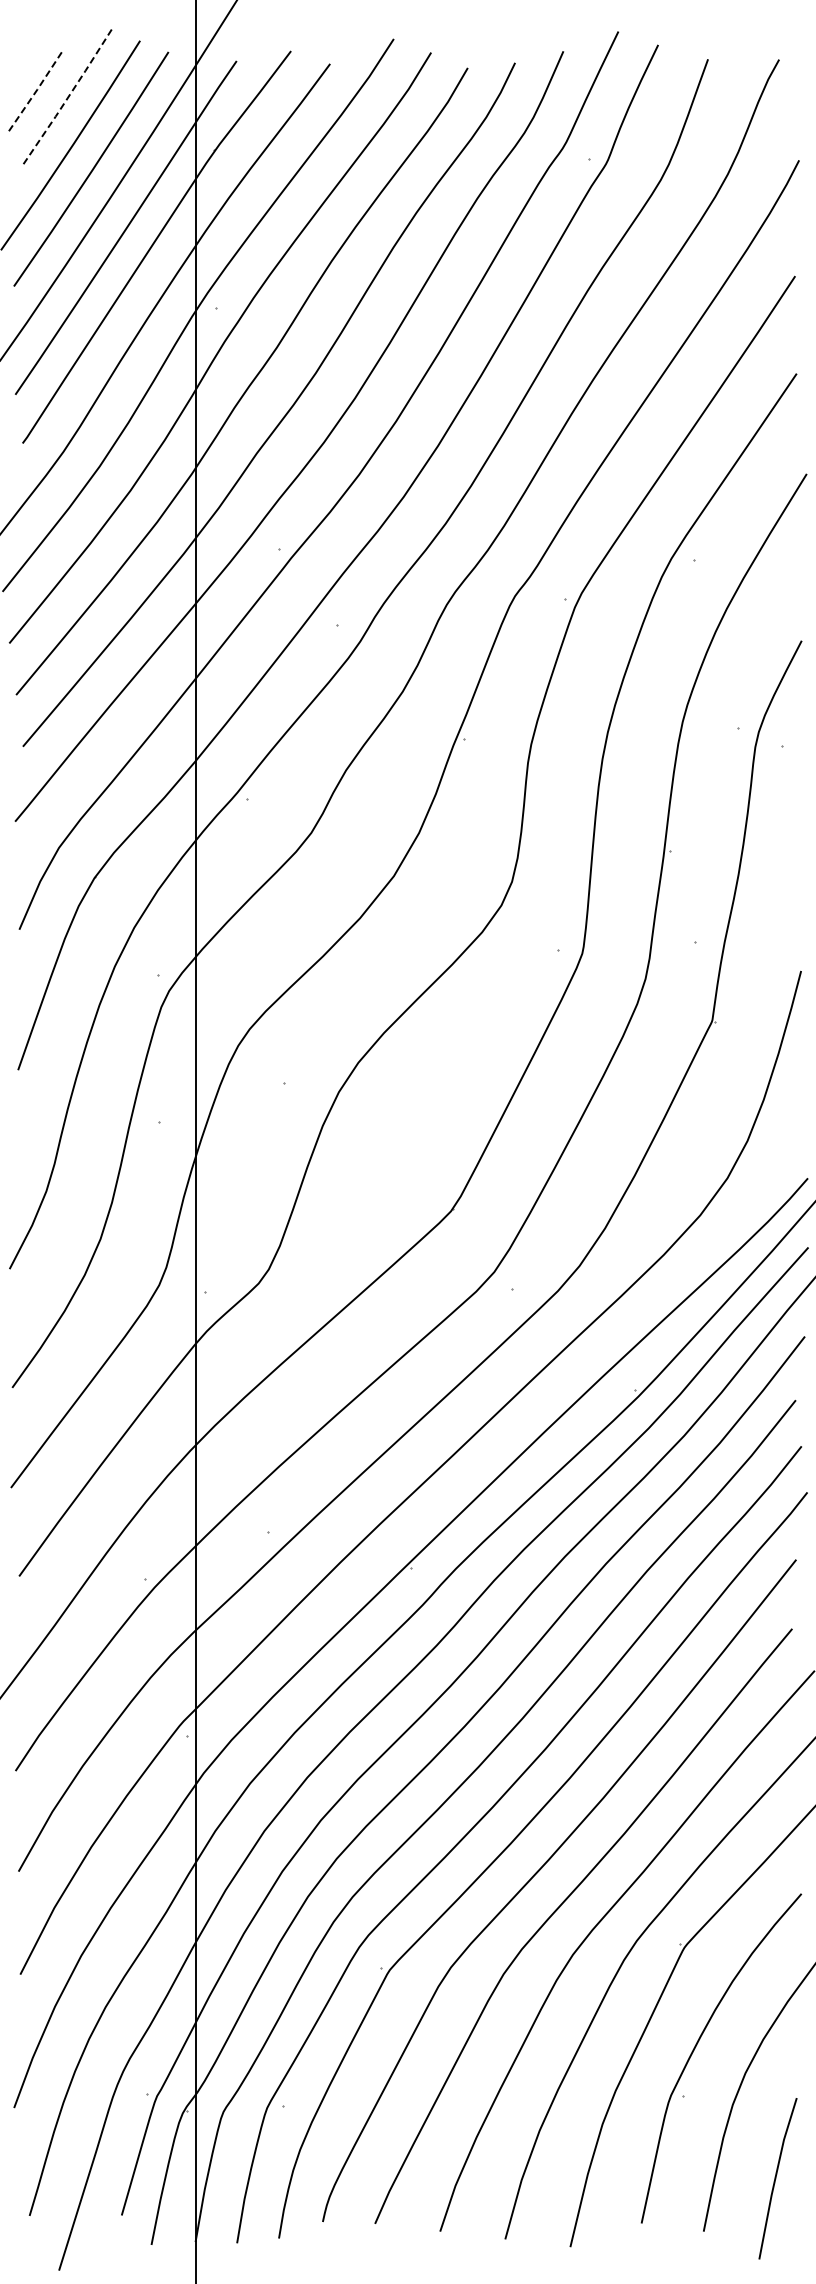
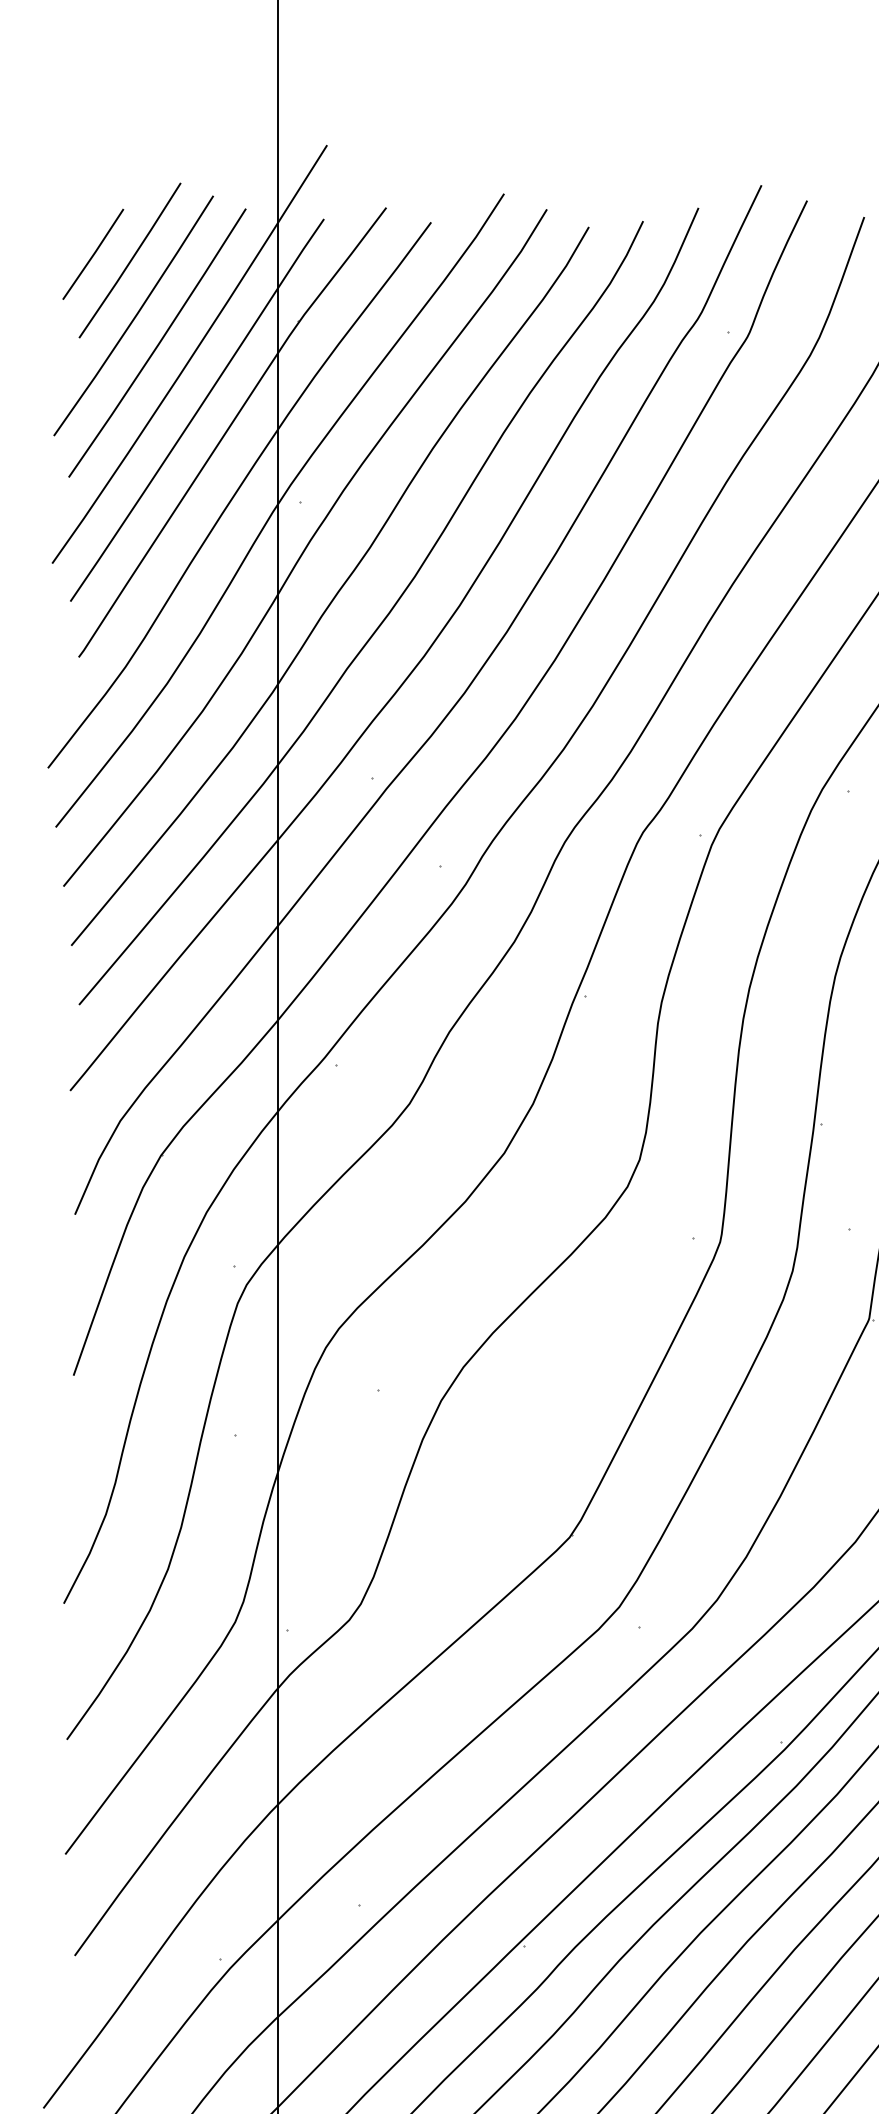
line: (35, 92) -> (93, 255), dashed -> solid
line: (68, 97) -> (131, 260), dashed -> solid

